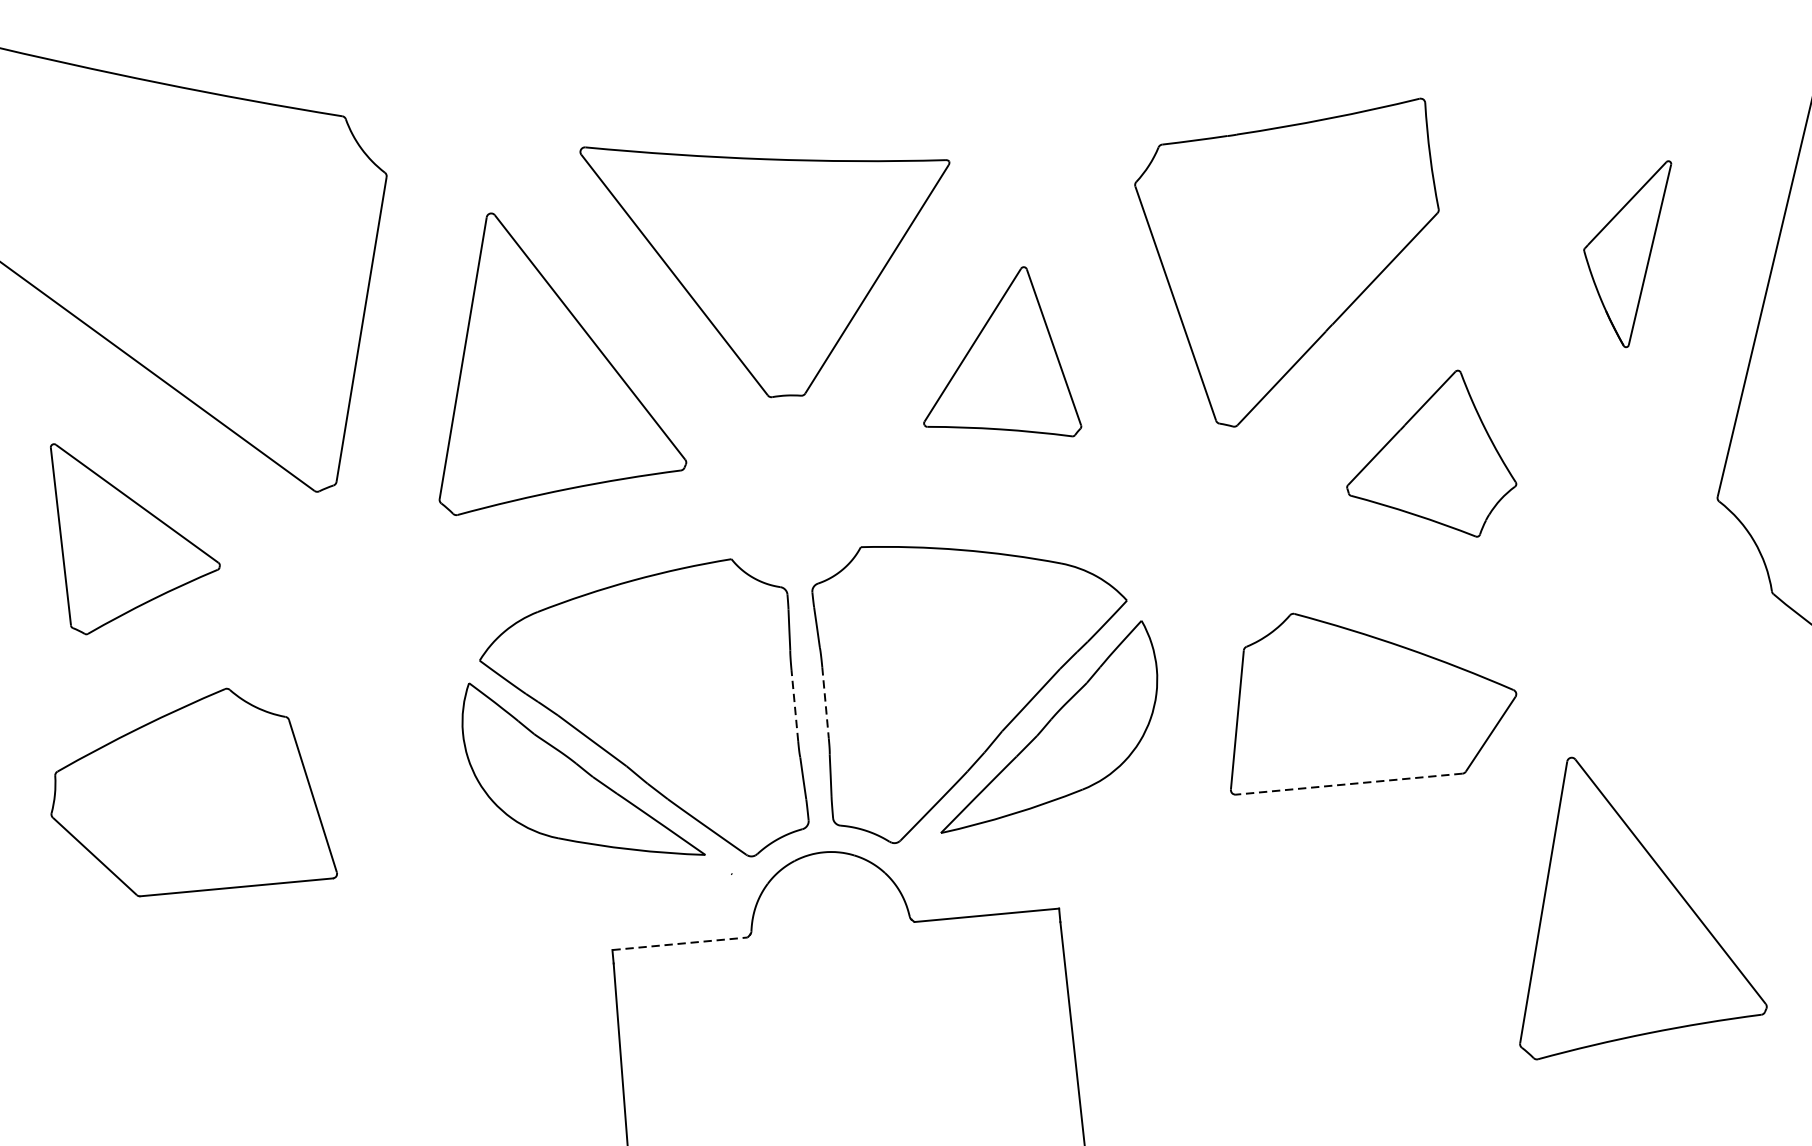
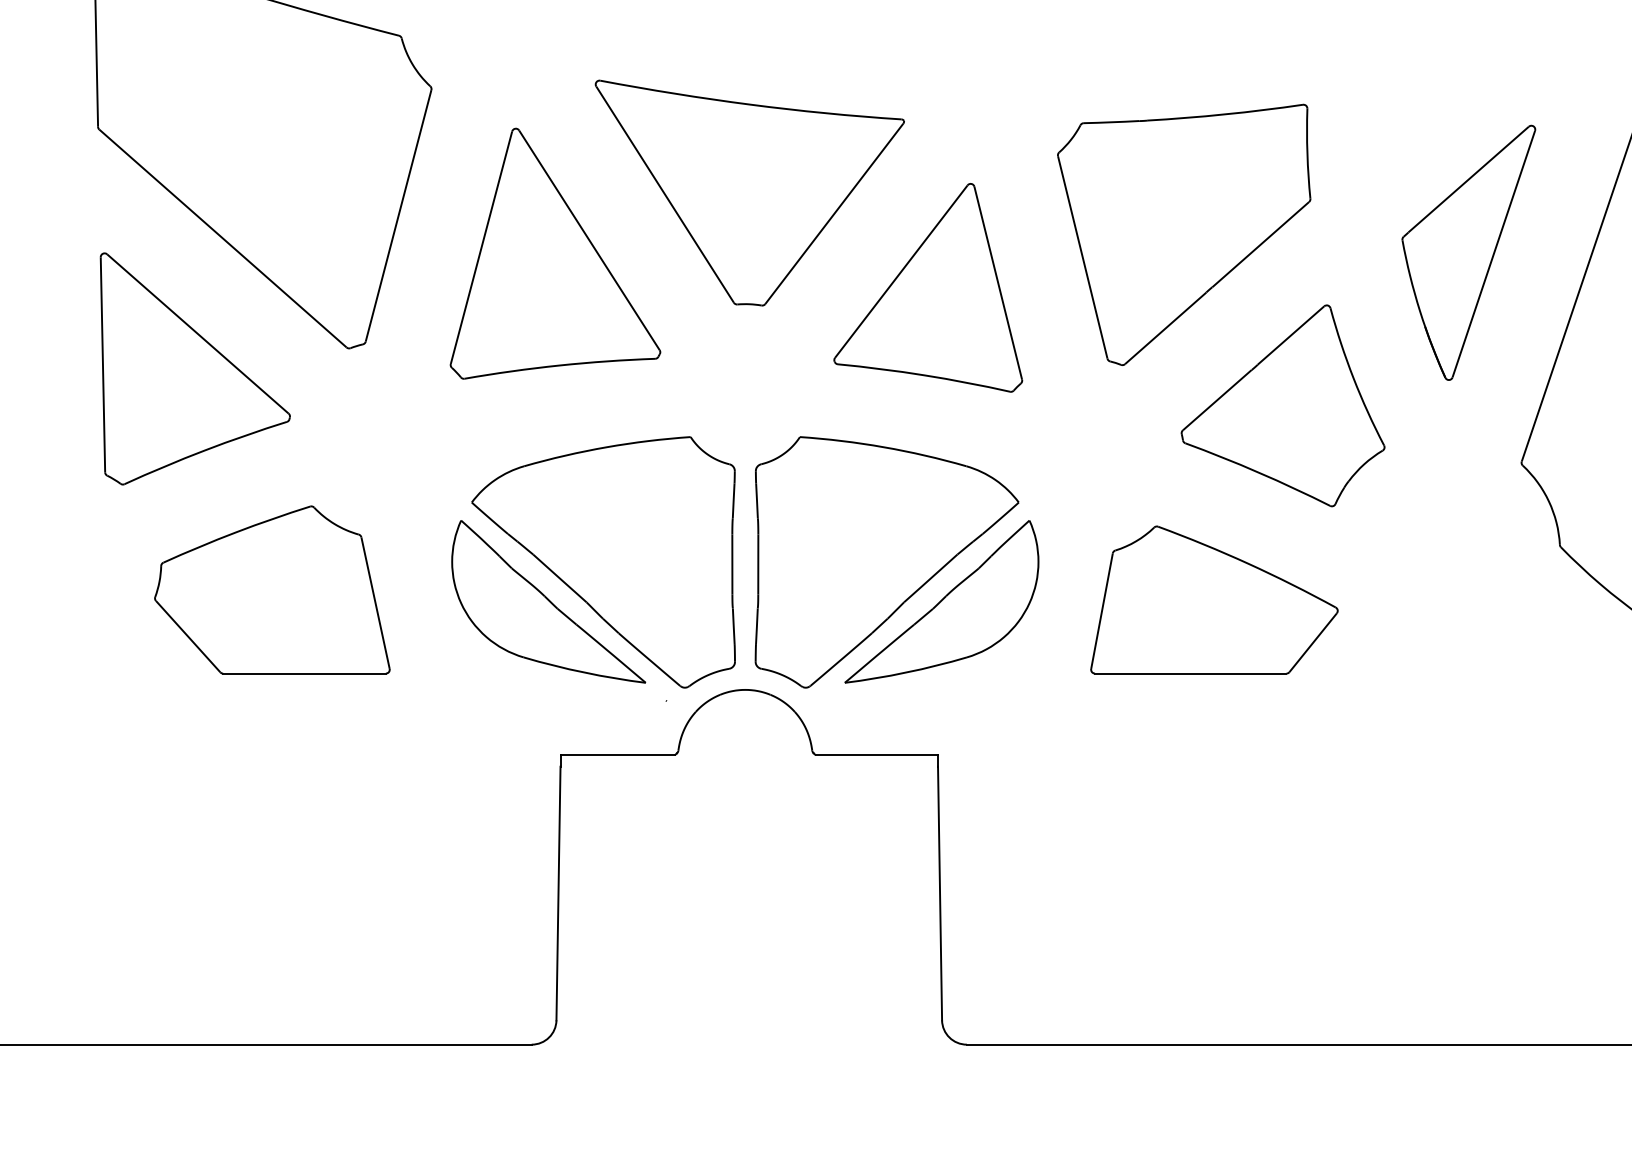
part: (1631, 255) -> (1468, 252), size x1.67
part: (996, 356) -> (928, 287), size x1.43
part: (1428, 456) -> (1282, 405), size x1.43
part: (136, 532) -> (194, 368), size x1.43
line: (825, 702) -> (758, 564), dashed -> solid
line: (794, 705) -> (732, 564), dashed -> solid
line: (1348, 784) -> (1190, 673), dashed -> solid
part: (189, 791) -> (272, 589), moved
part: (1631, 901) -> (1418, 793), removed
line: (681, 943) -> (618, 755), dashed -> solid

